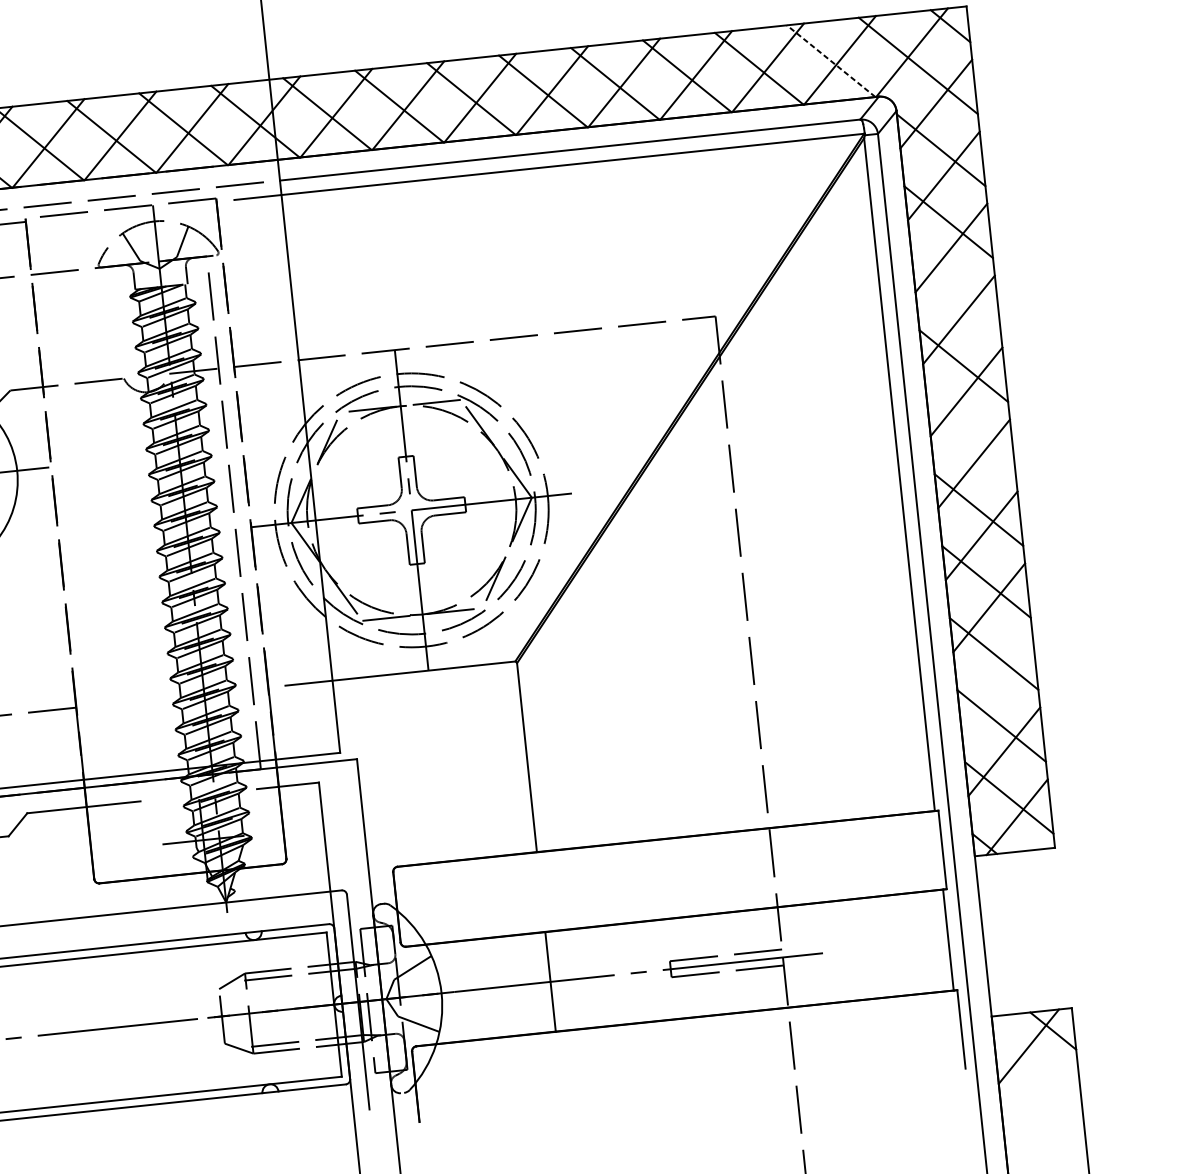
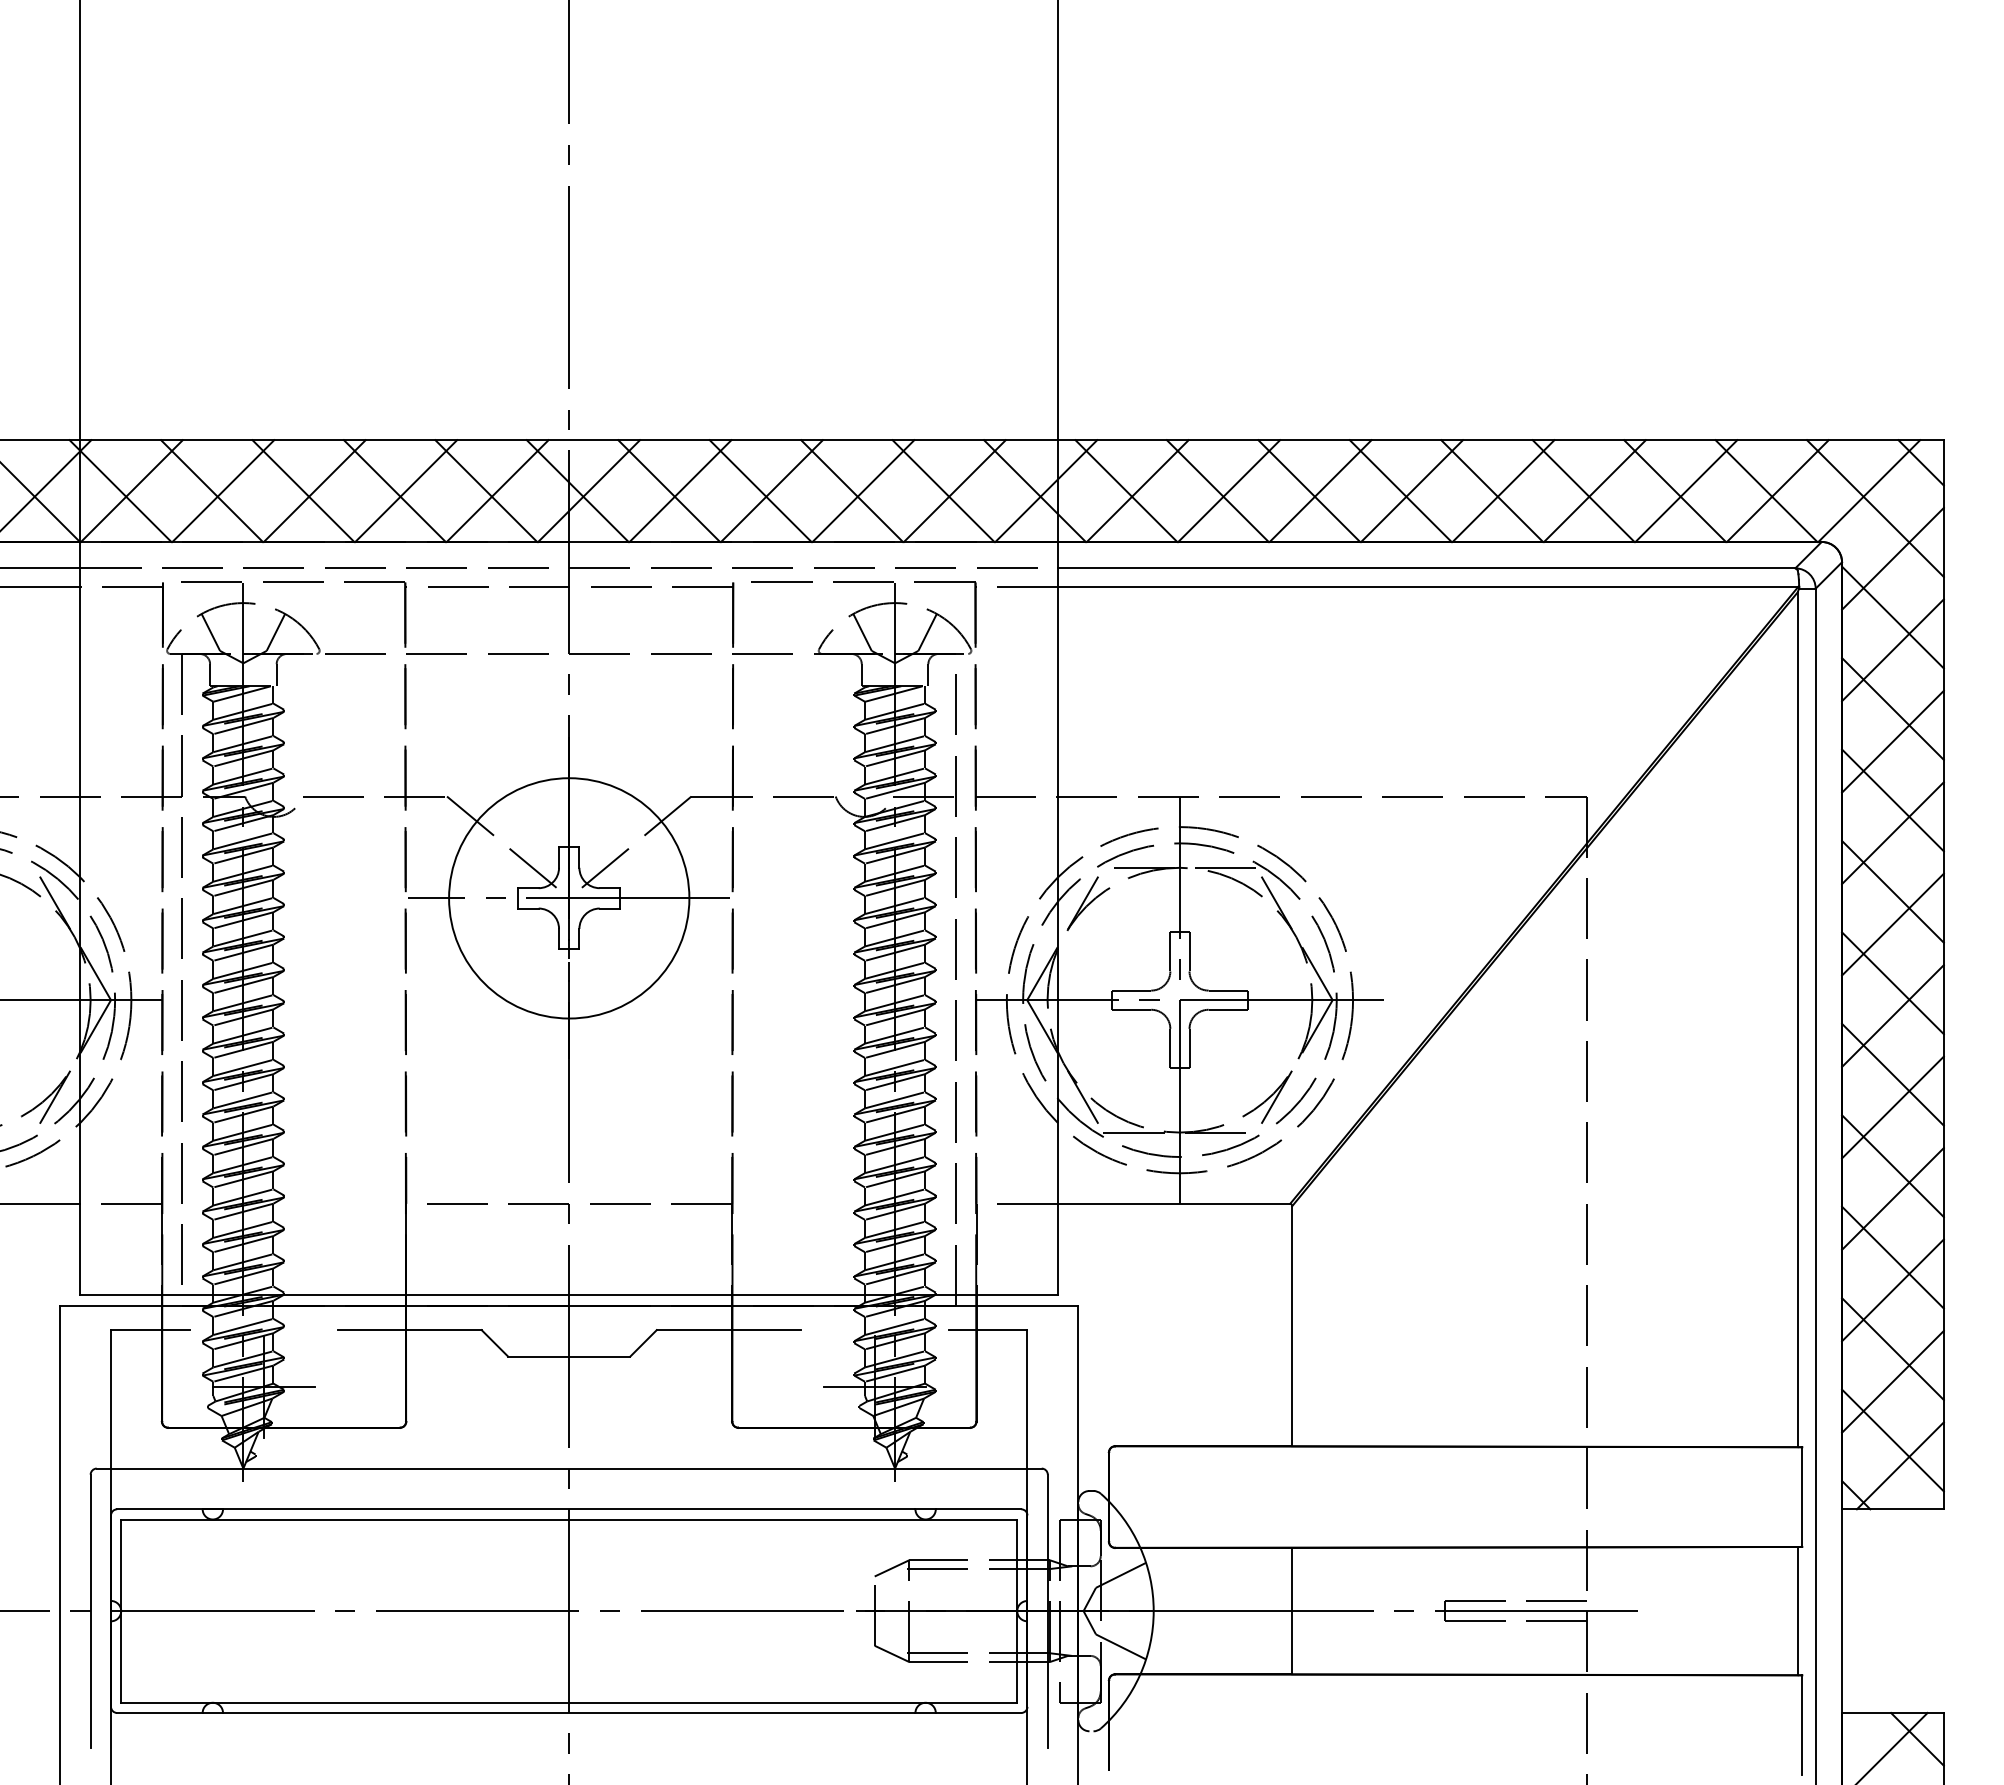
line: (831, 60) -> (1766, 490), dashed -> solid
line: (955, 294) -> (1892, 800), added
line: (971, 438) -> (1892, 983), added
line: (996, 679) -> (1892, 1290), added

